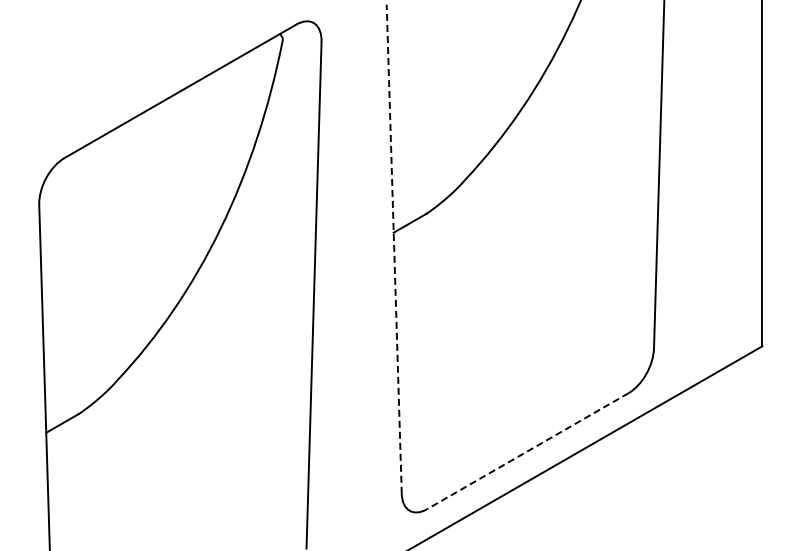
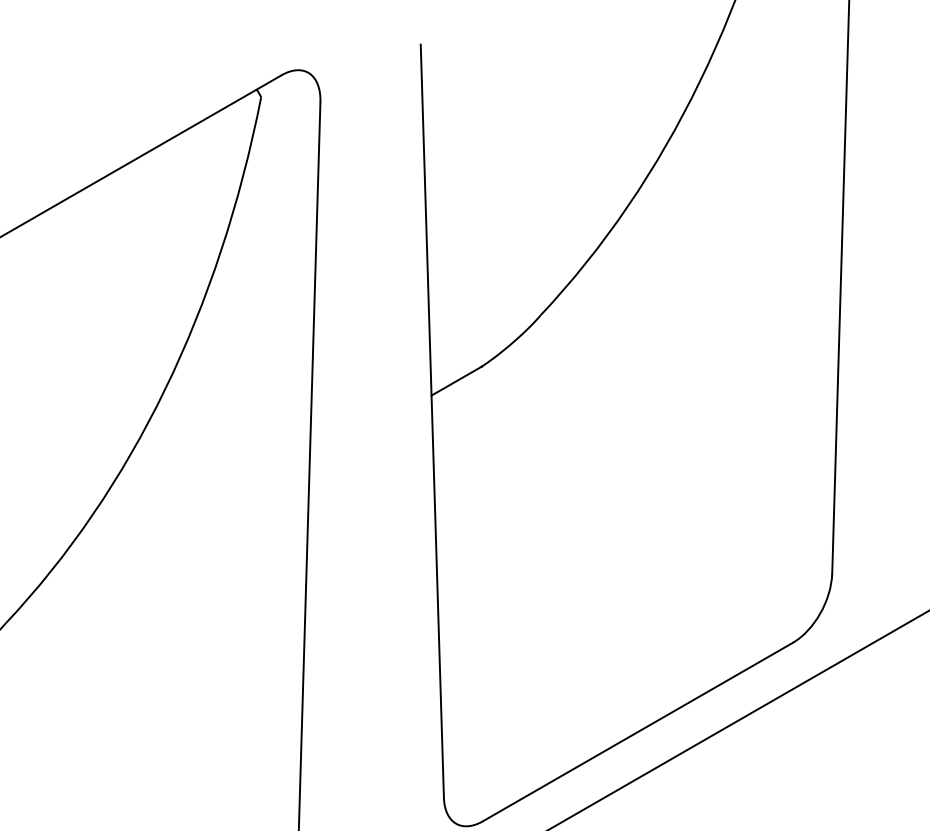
line: (394, 249) -> (432, 421), dashed -> solid
line: (527, 451) -> (637, 732), dashed -> solid

